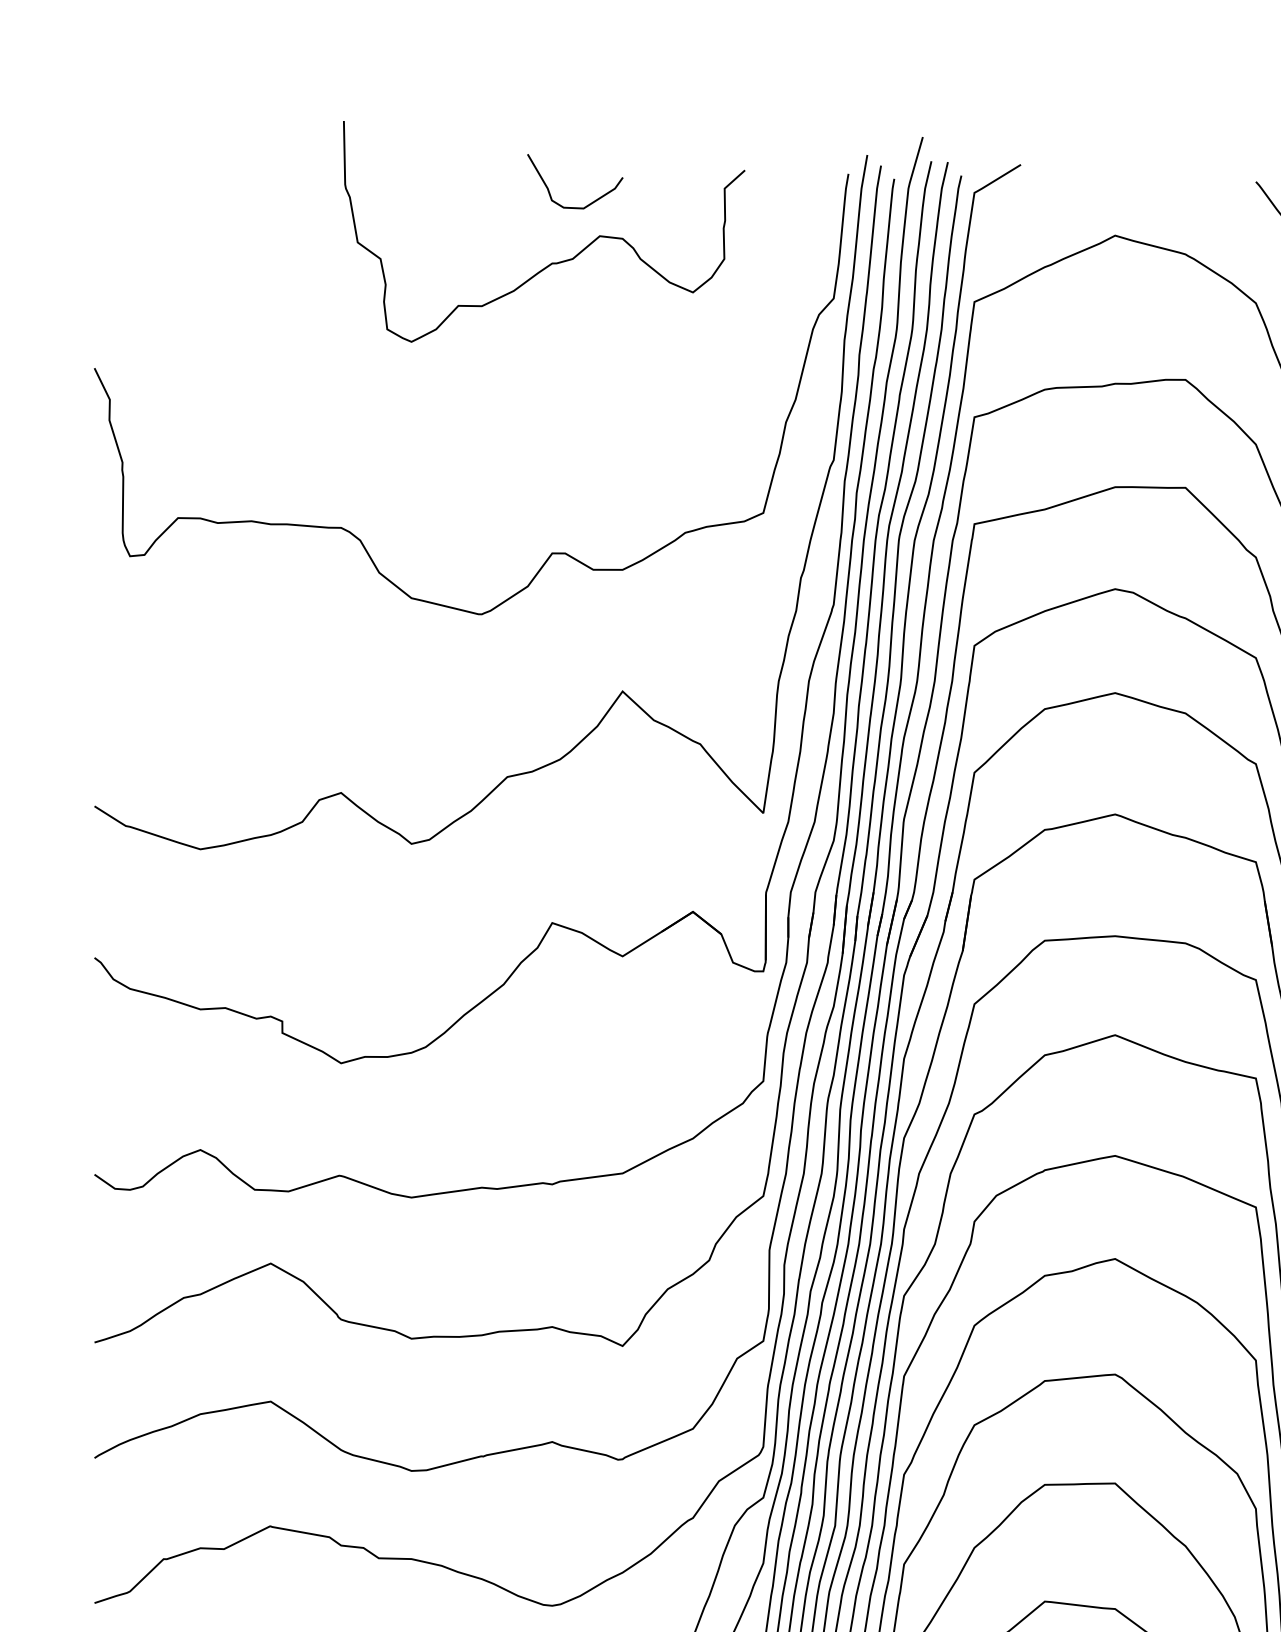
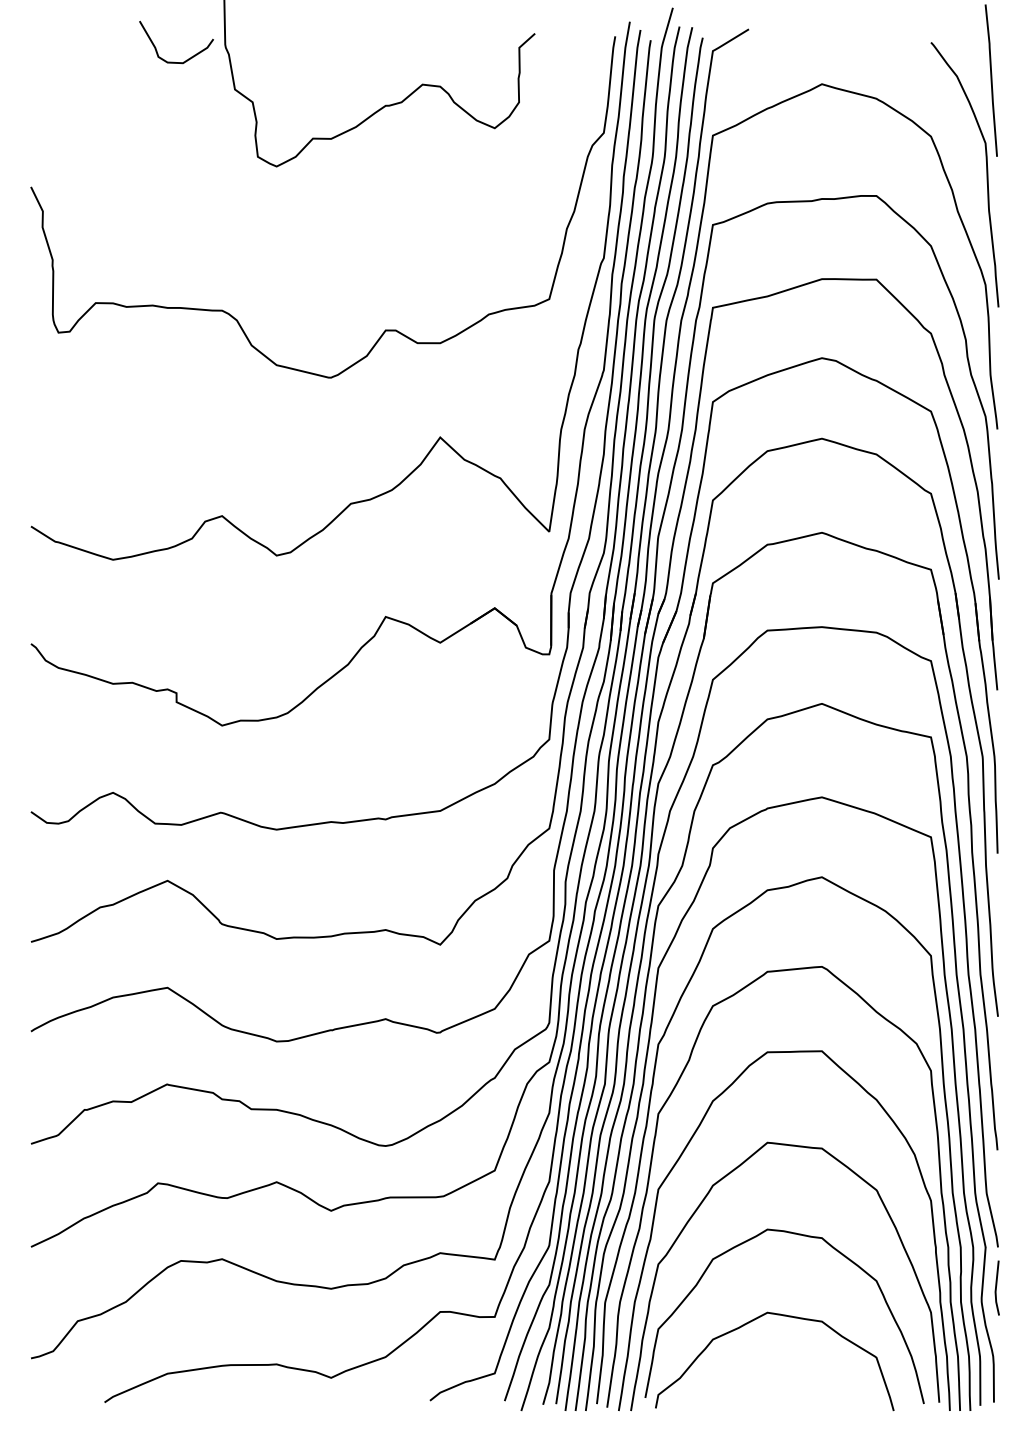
curve: (571, 206) -> (173, 61), moved

